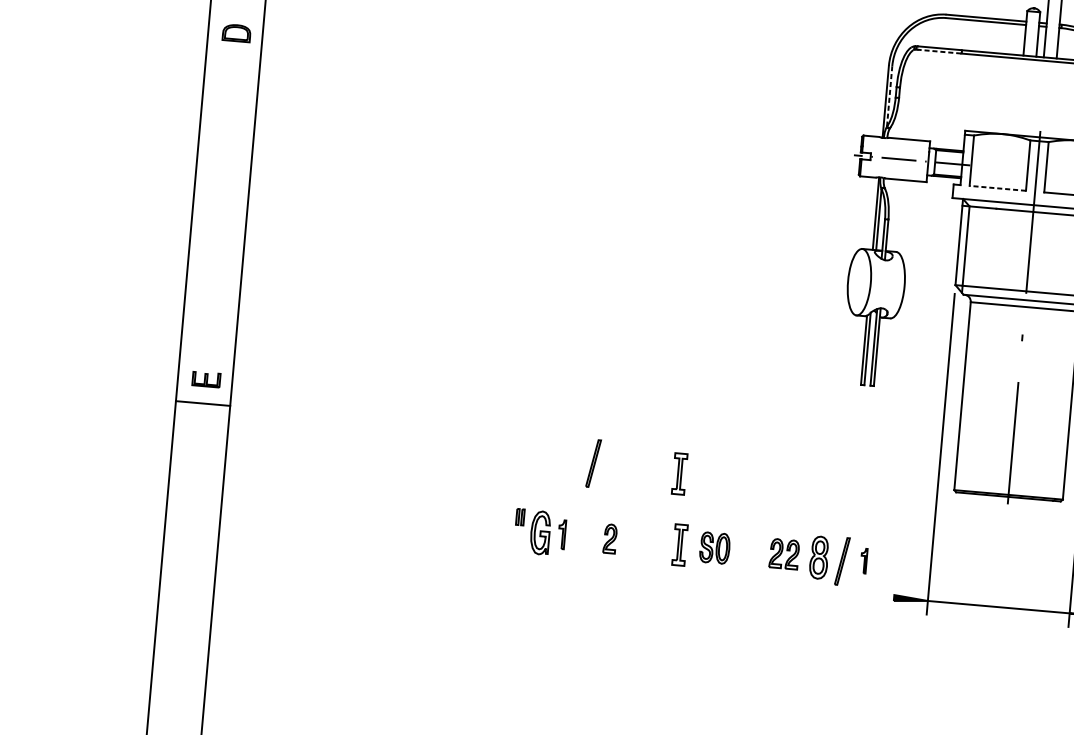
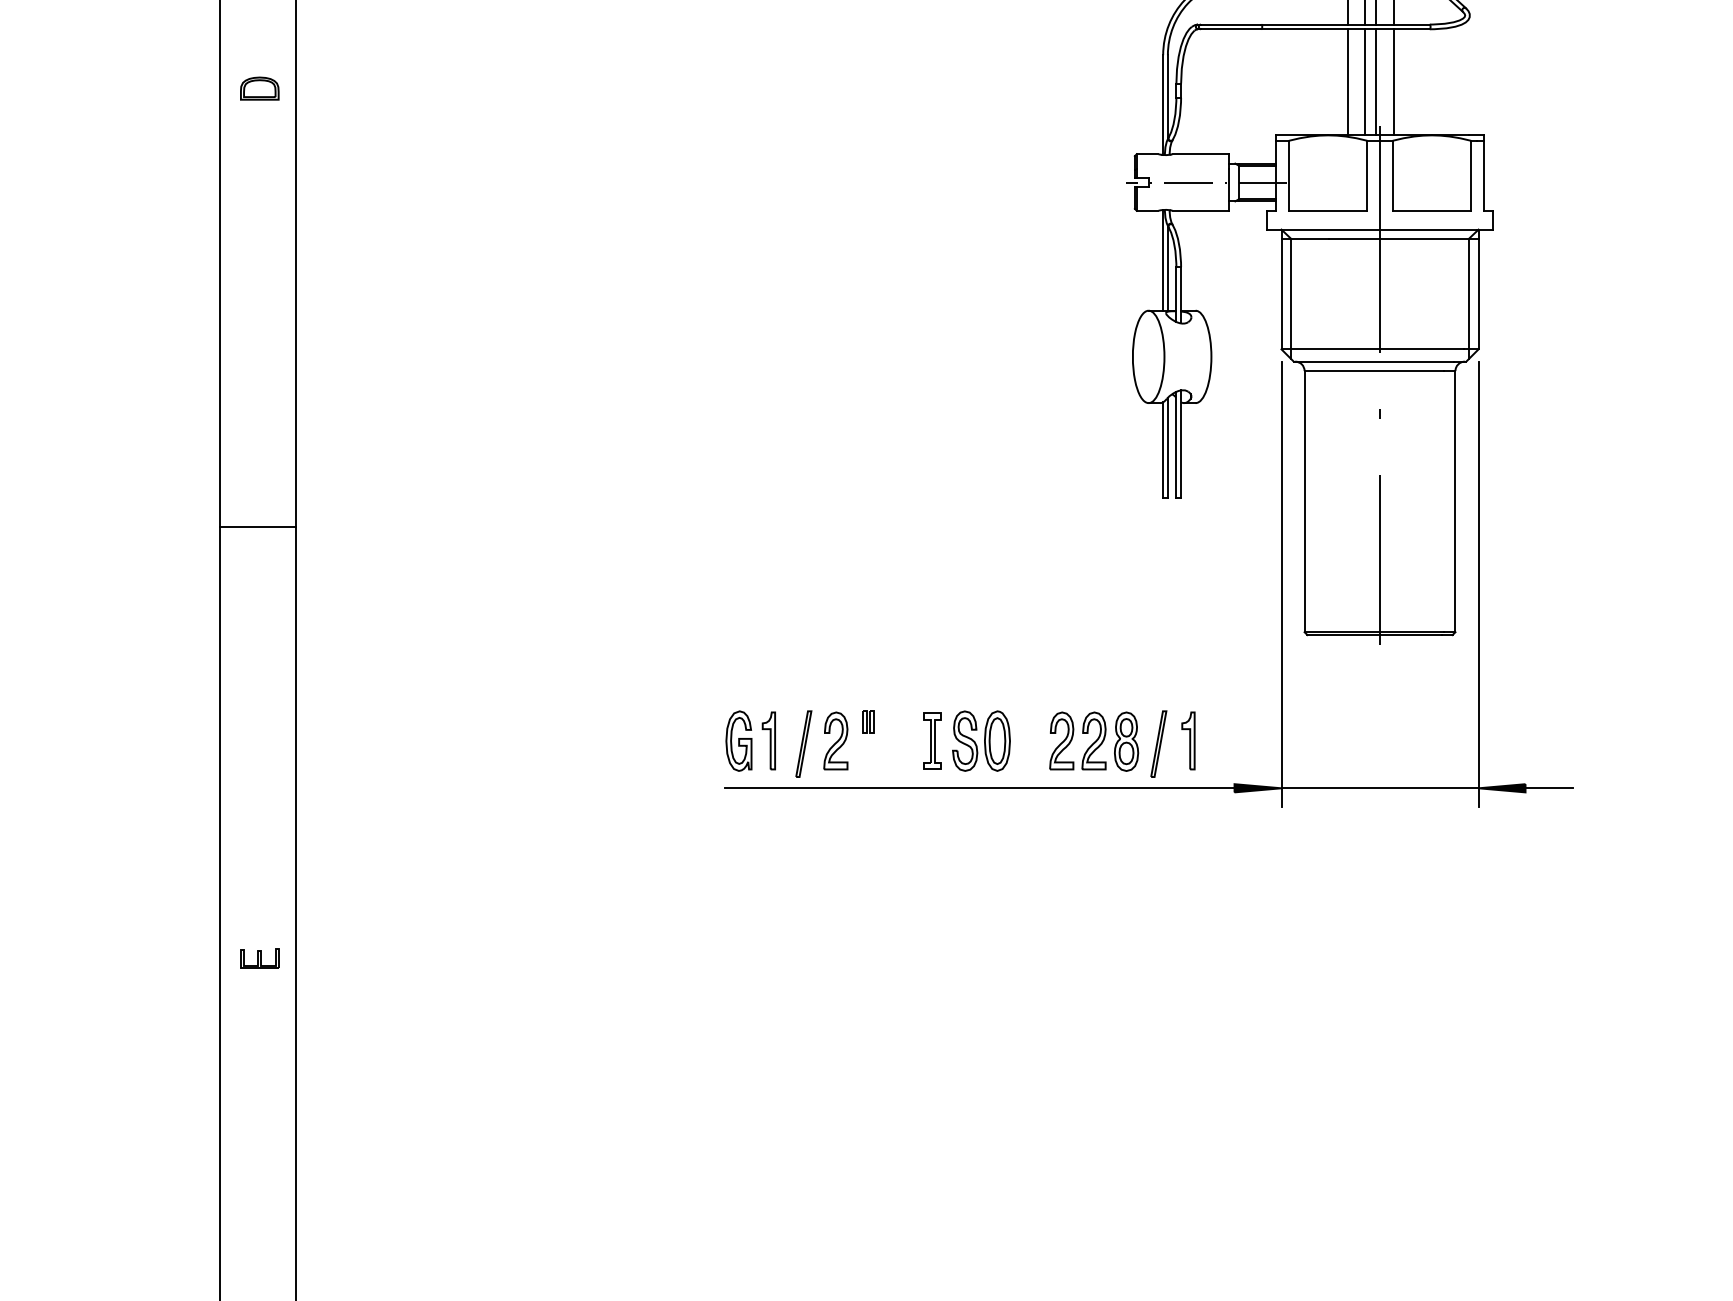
line: (938, 51) -> (1230, 29), dashed -> solid
line: (889, 96) -> (1167, 97), dashed -> solid
line: (1019, 97) -> (1347, 82), added
line: (1032, 98) -> (1365, 82), added
line: (1039, 99) -> (1375, 82), added
line: (1052, 100) -> (1393, 82), added
line: (997, 188) -> (1327, 210), dashed -> solid
part: (206, 379) -> (259, 958), moved
line: (202, 403) -> (257, 527), moved
part: (593, 463) -> (803, 743), moved
part: (679, 473) -> (923, 642), removed
part: (520, 516) -> (868, 721), moved
part: (561, 534) -> (768, 740), size x1.43
part: (609, 538) -> (835, 740), size x1.43
part: (715, 547) -> (981, 740), size x1.43
part: (784, 553) -> (1077, 740), size x1.43
part: (863, 560) -> (1188, 740), size x1.67
line: (710, 582) -> (979, 788), added

